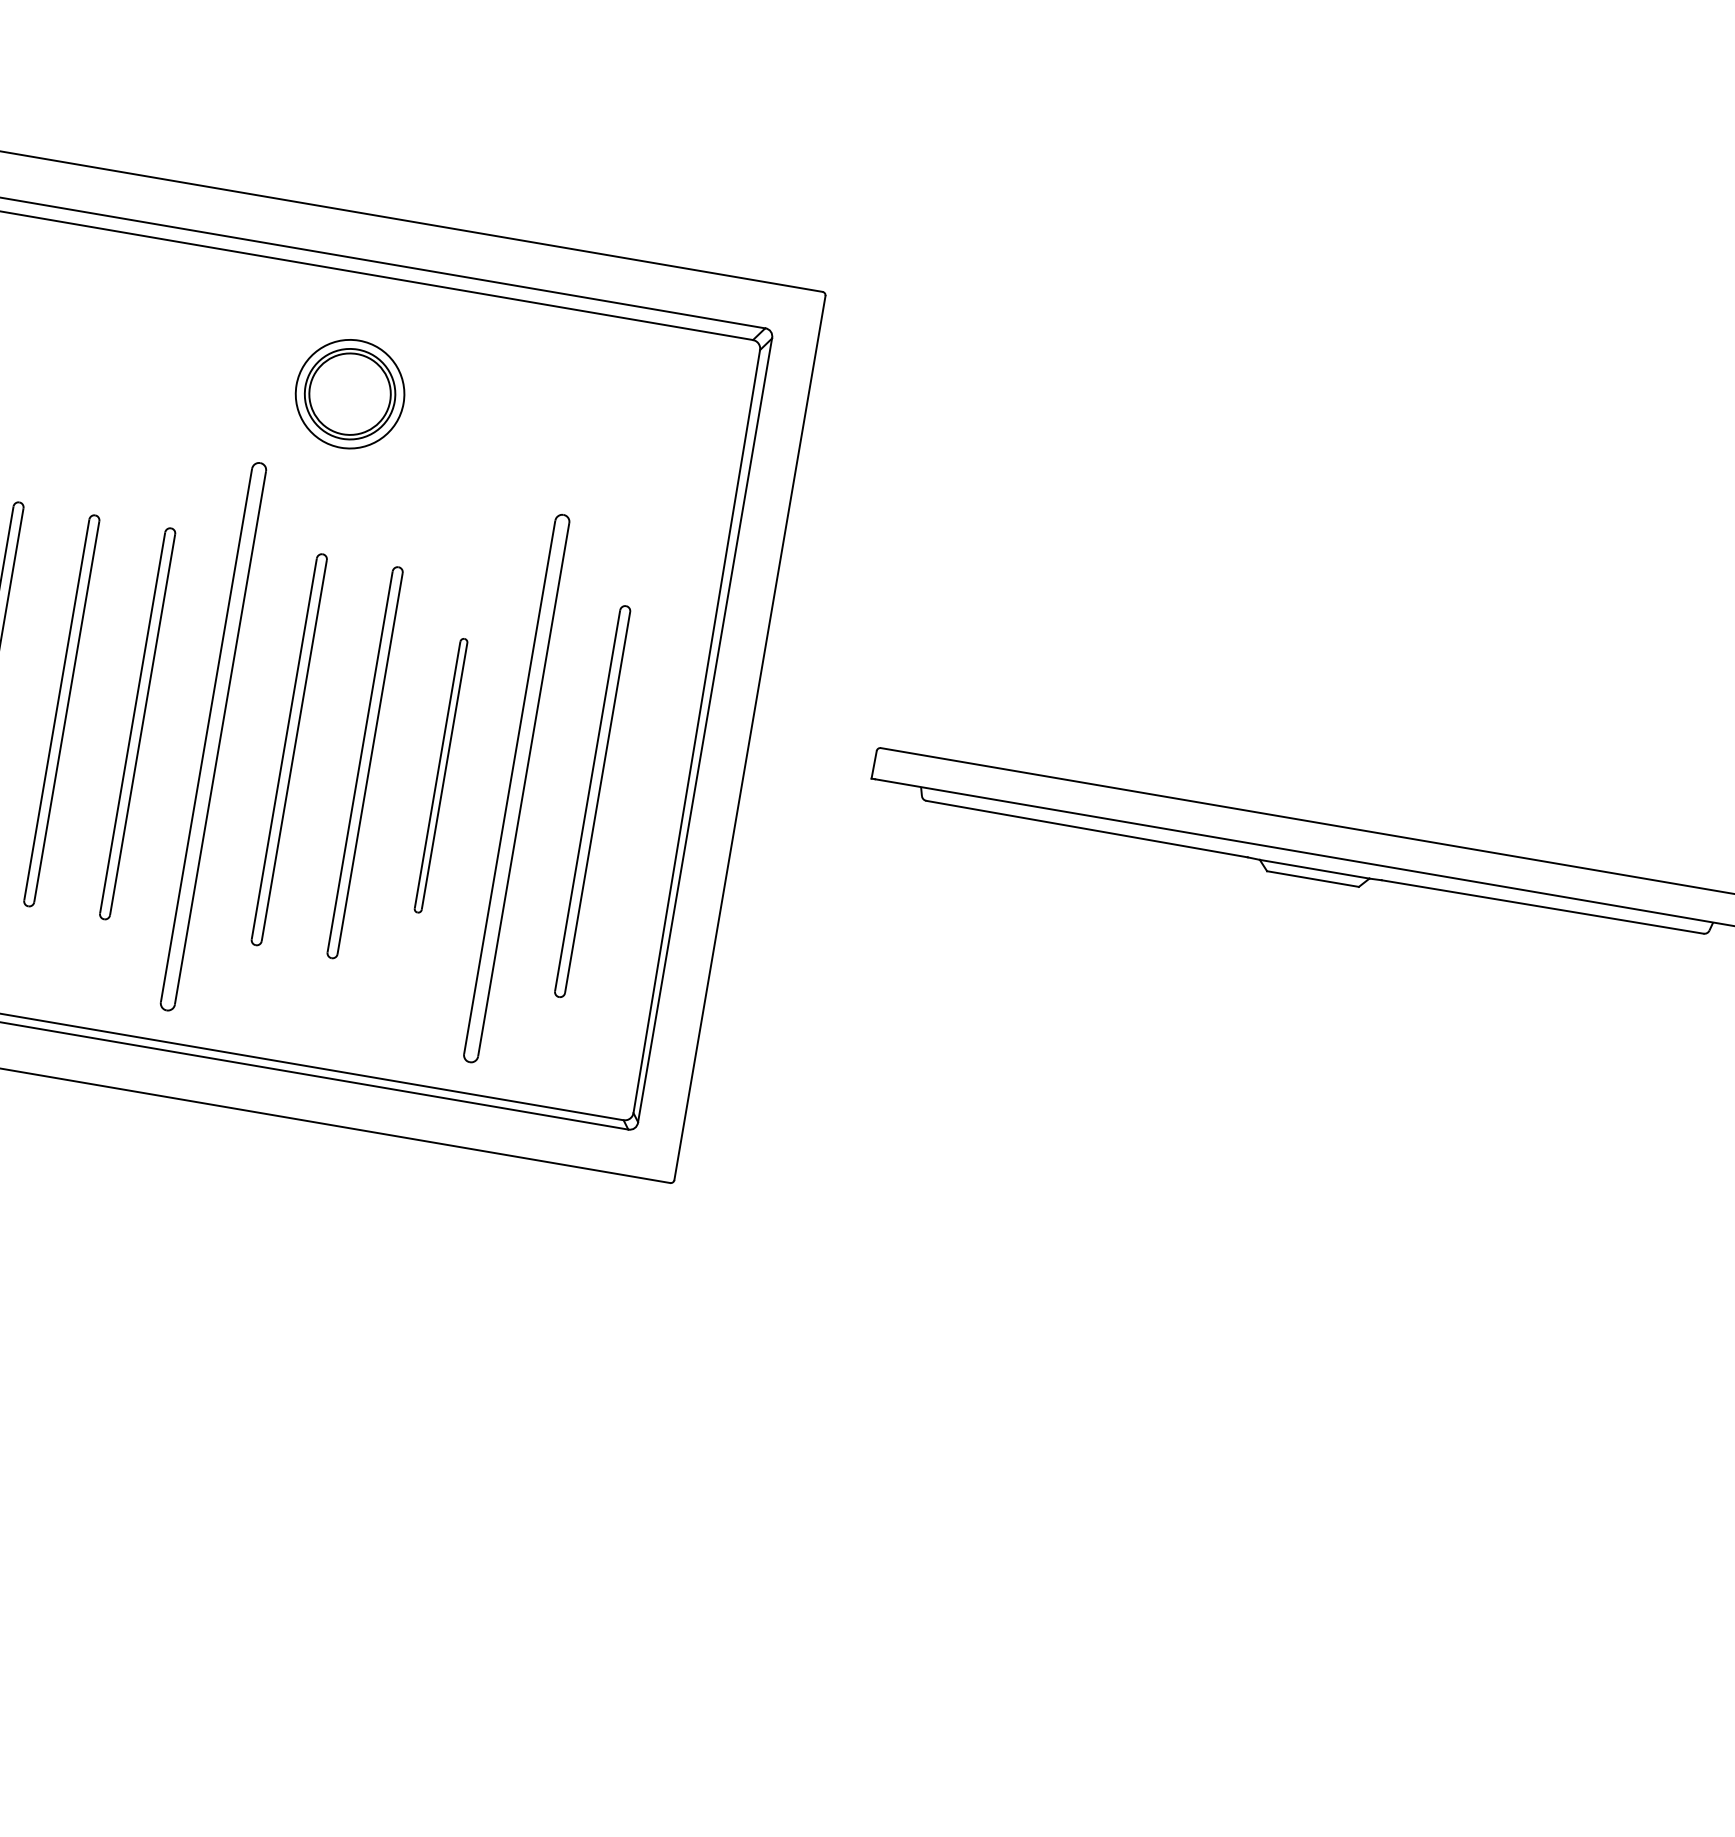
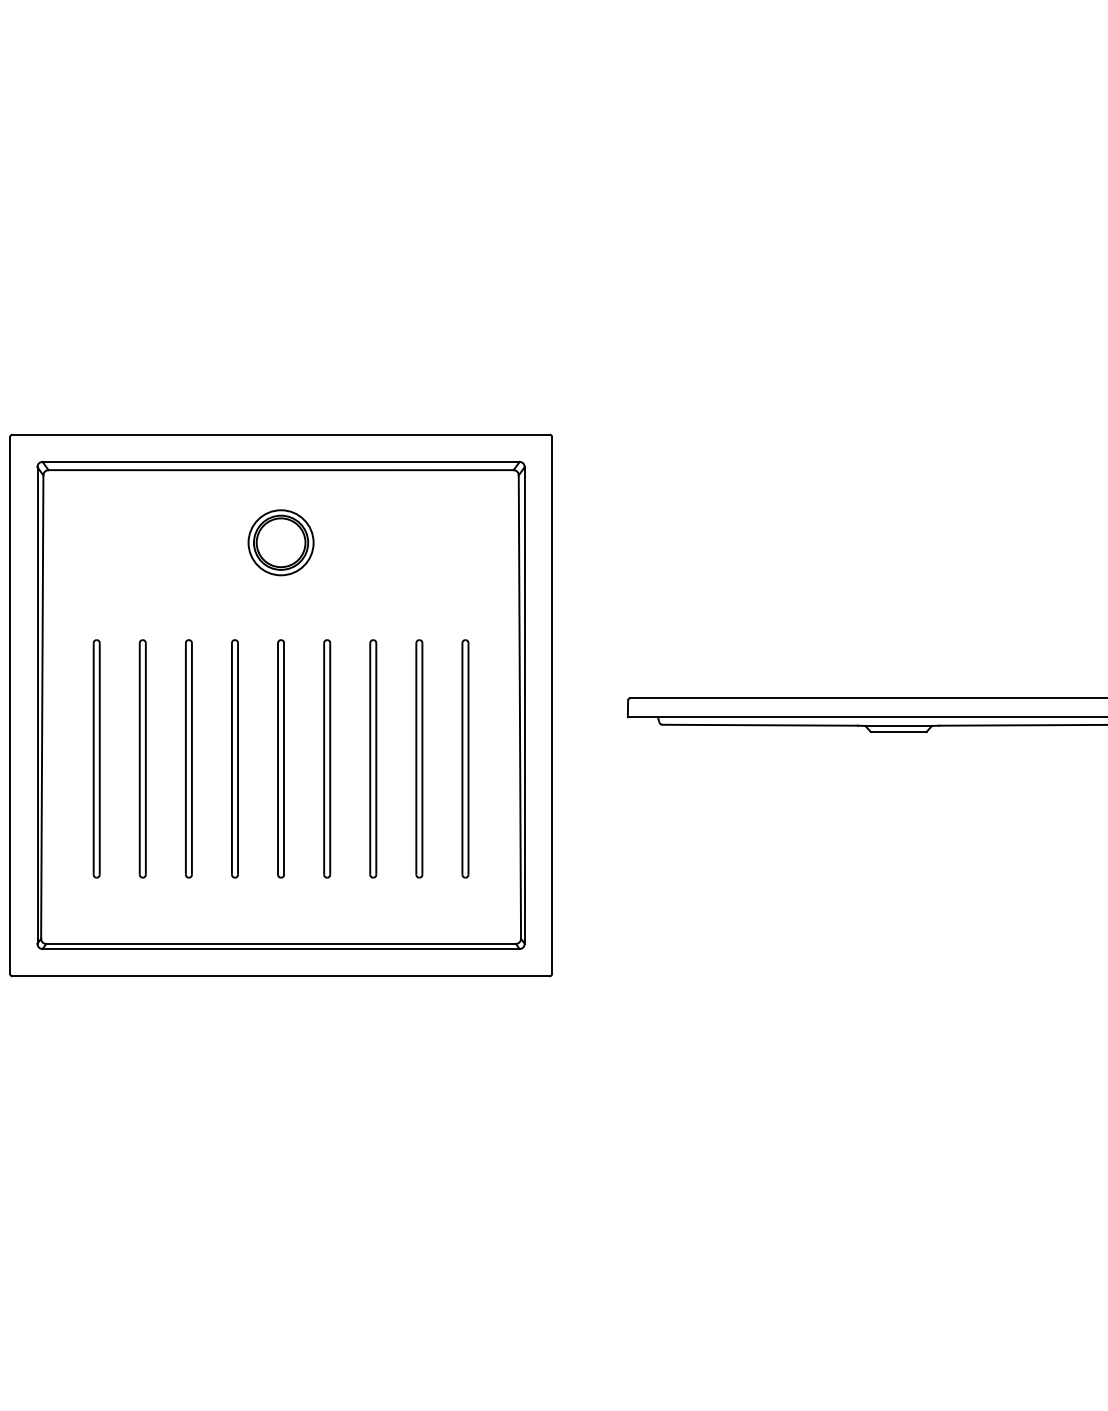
part: (212, 735) -> (234, 758), size x0.71
part: (441, 775) -> (373, 758), size x1.43
part: (517, 788) -> (419, 758), size x0.71

